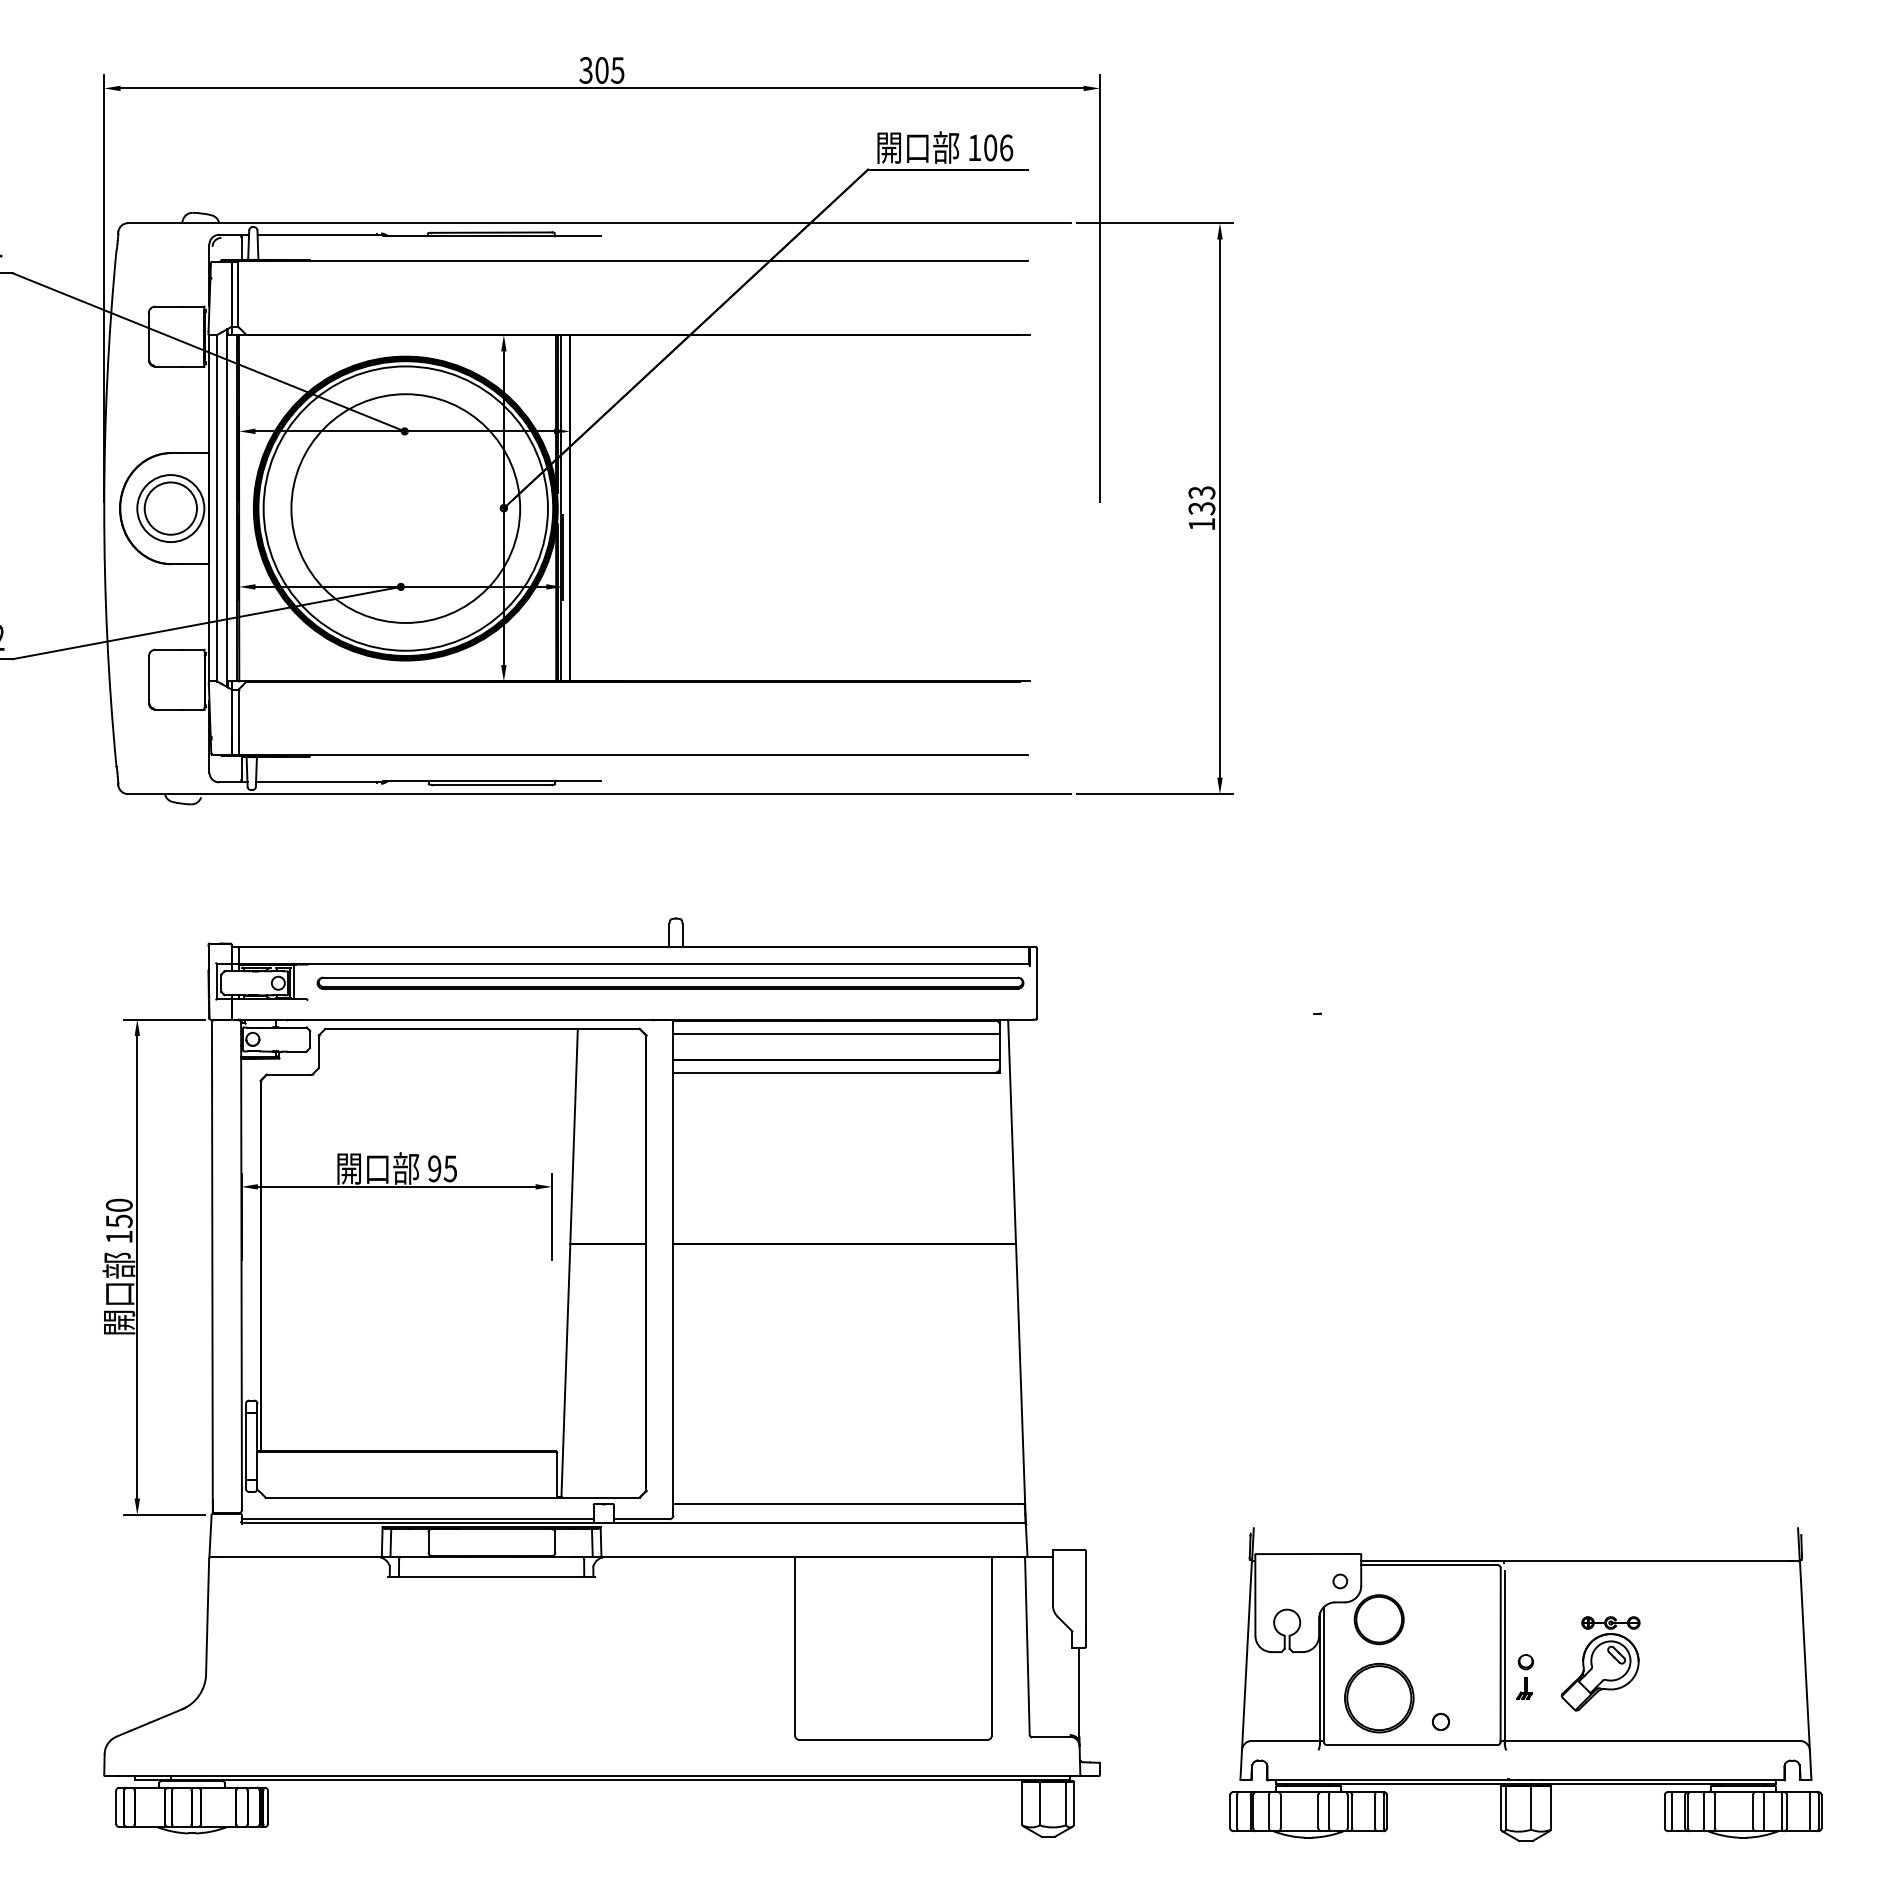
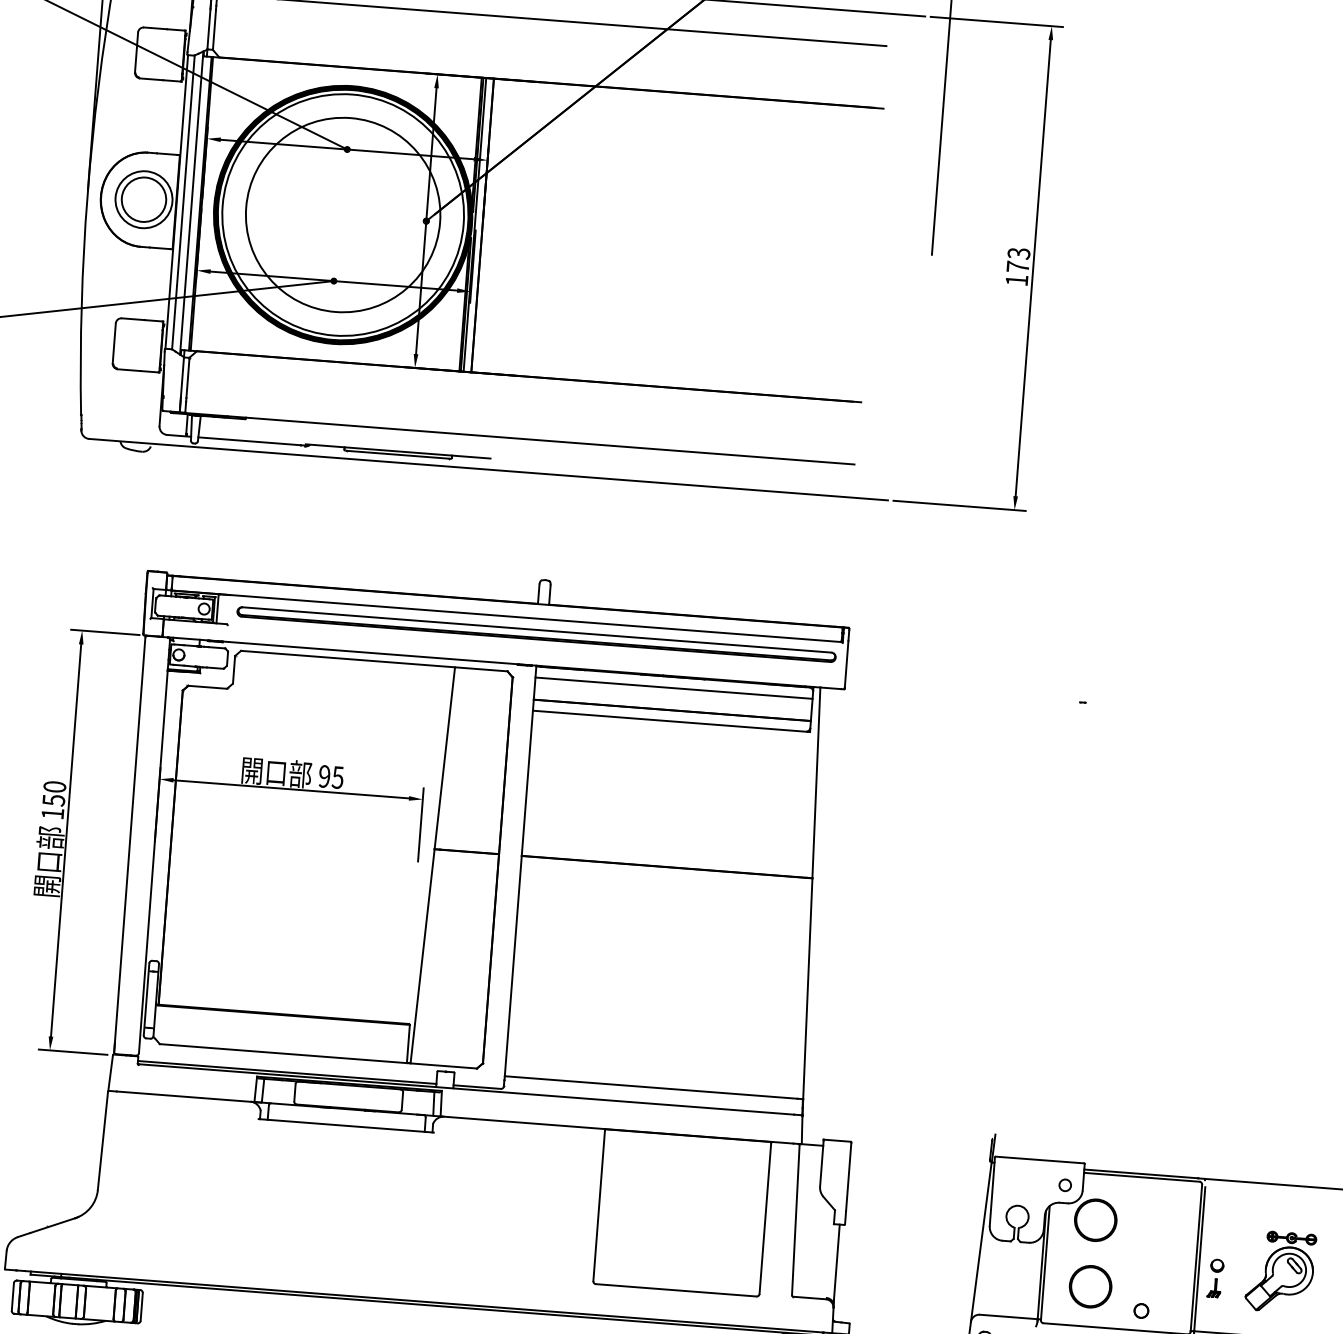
text: (1201, 508) -> (1017, 266), 133 -> 173
part: (1378, 1697) -> (1090, 1286), size x0.71

